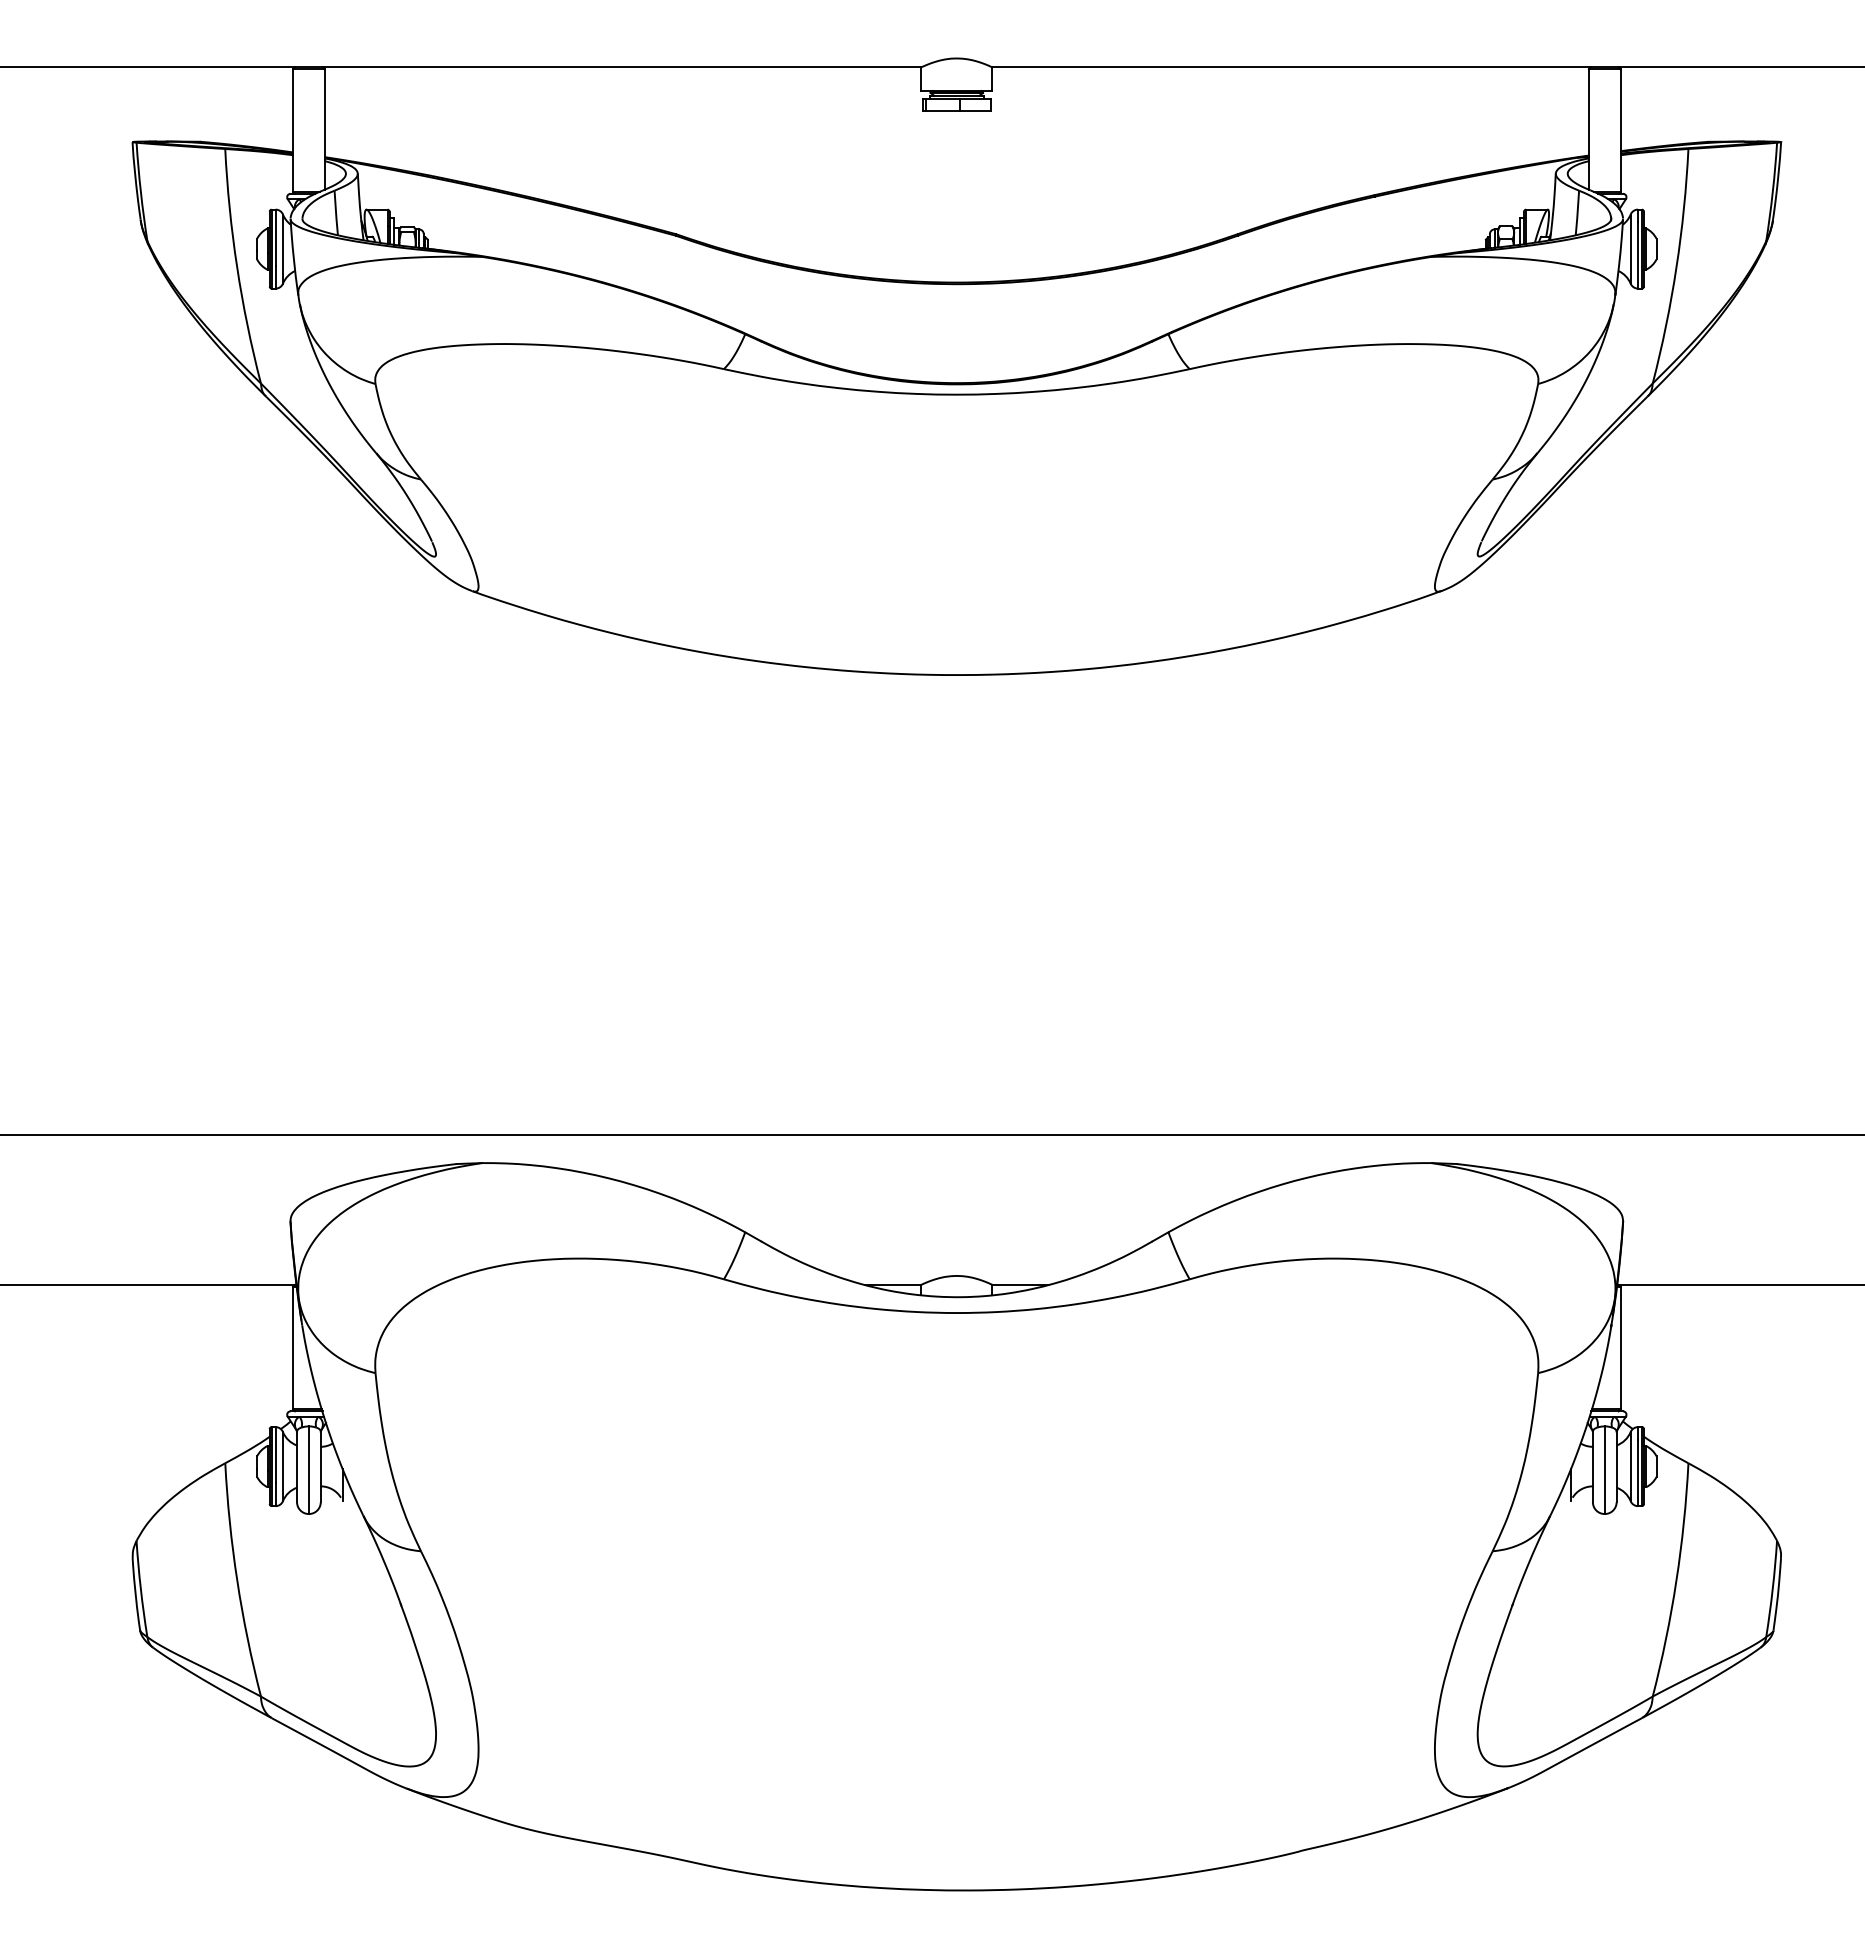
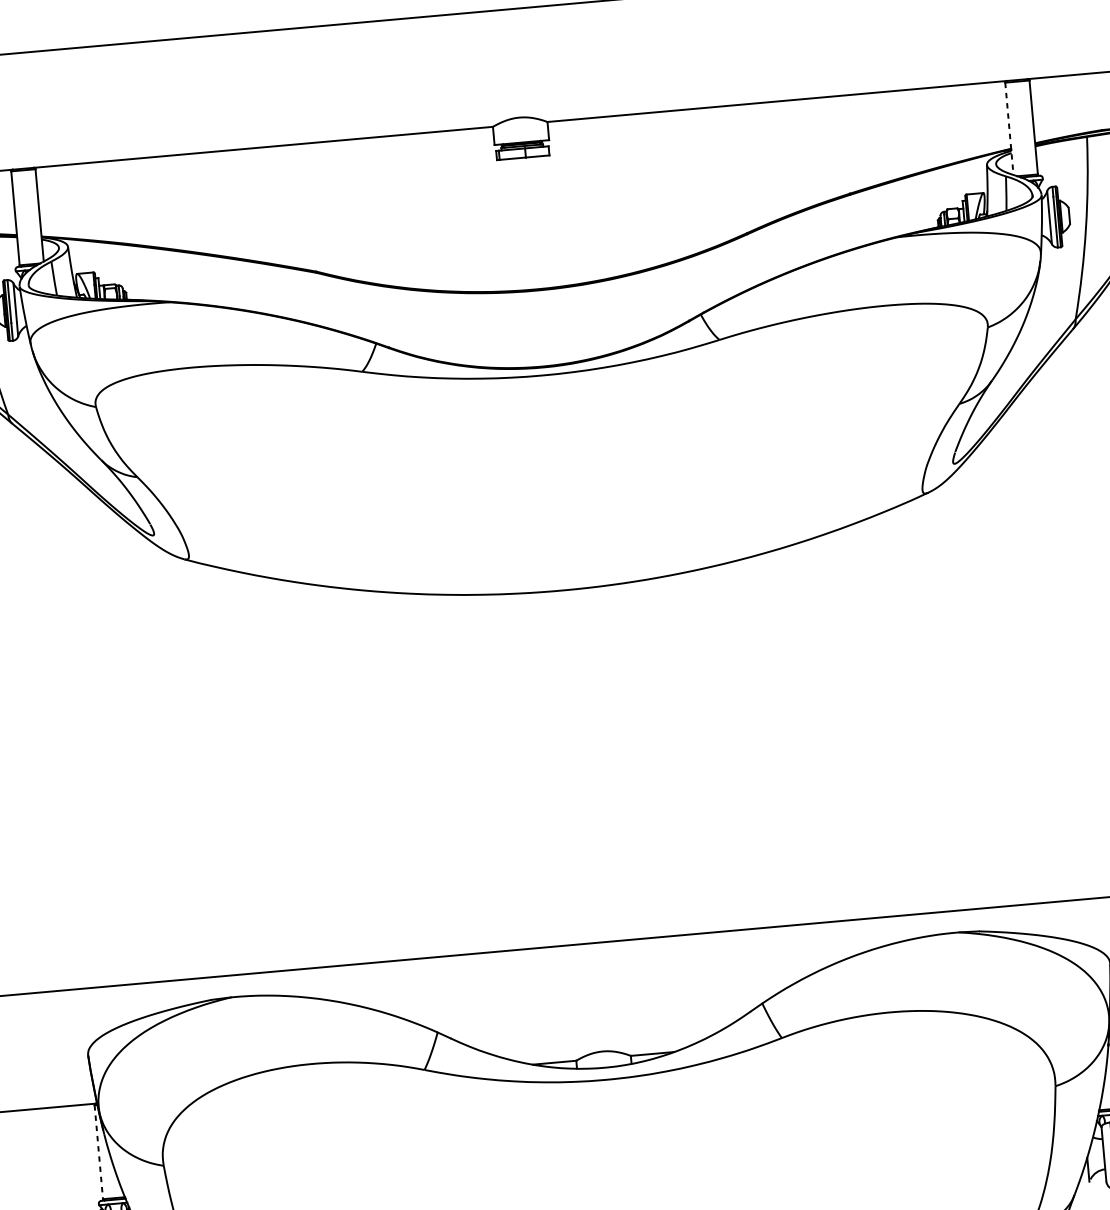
line: (1588, 130) -> (1009, 129), solid -> dashed
line: (293, 1348) -> (99, 1152), solid -> dashed

